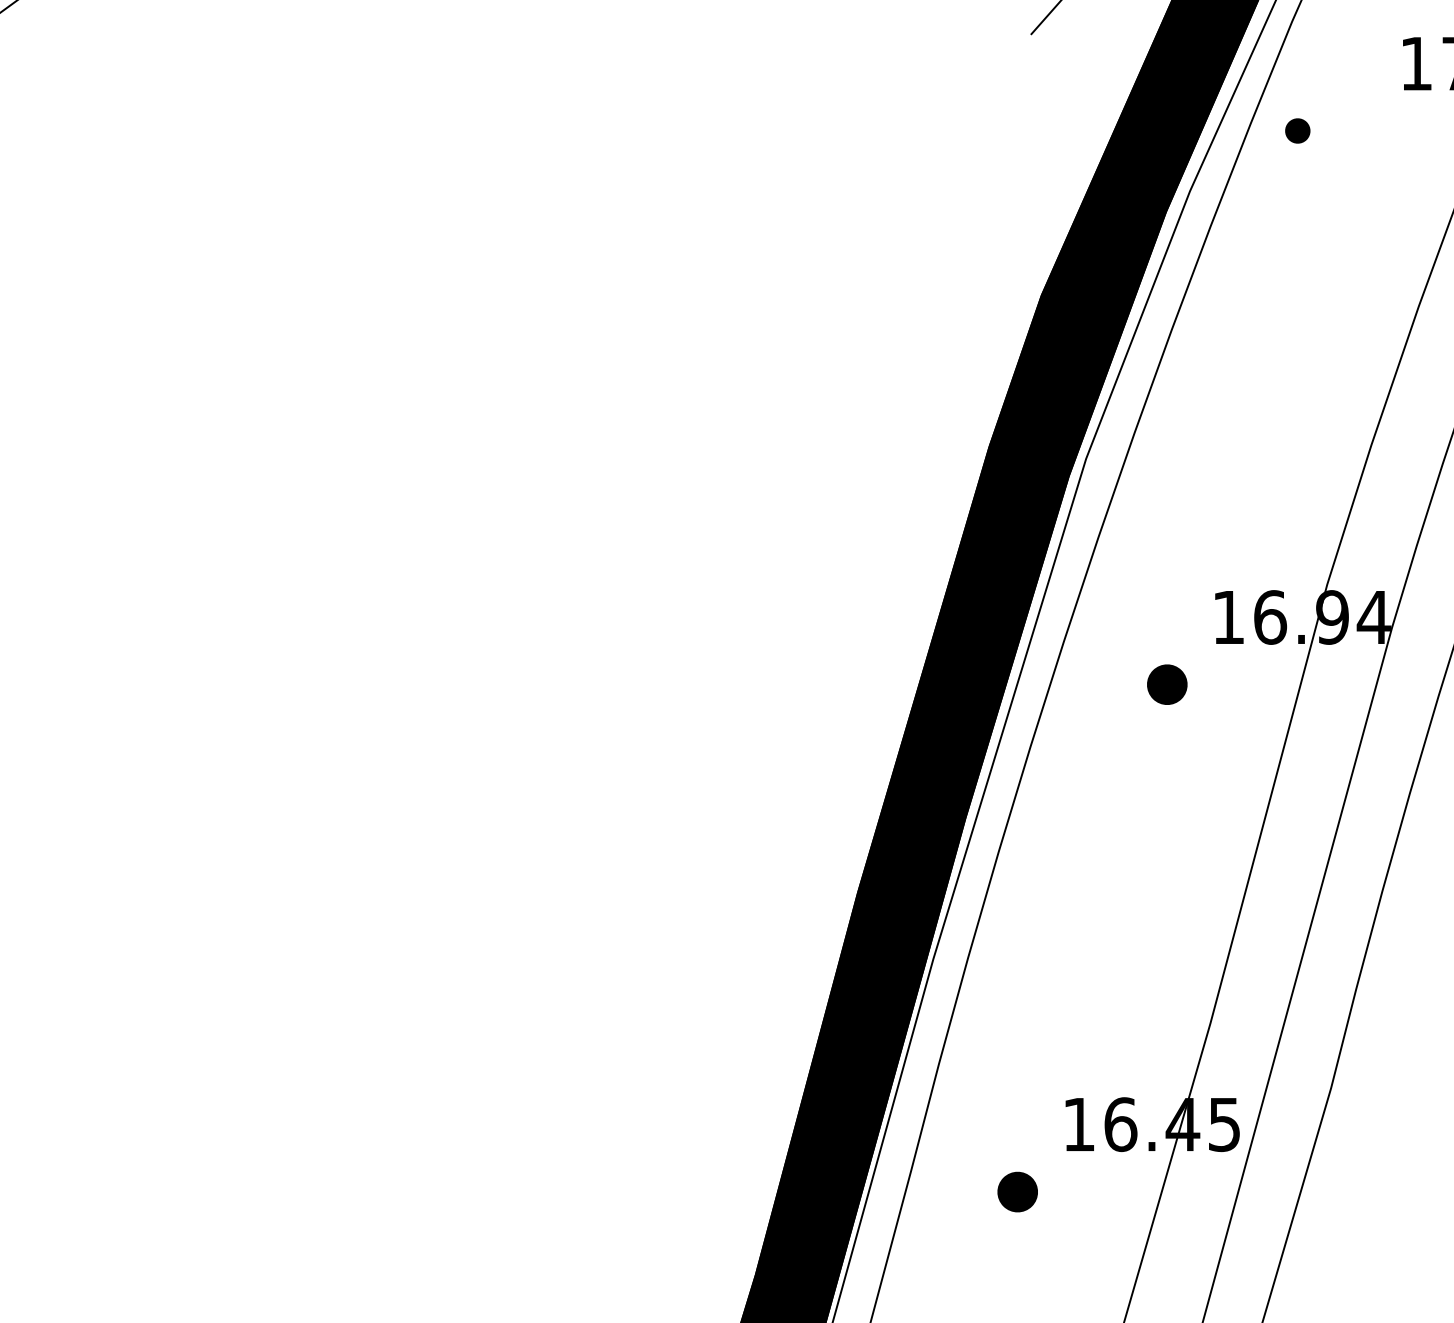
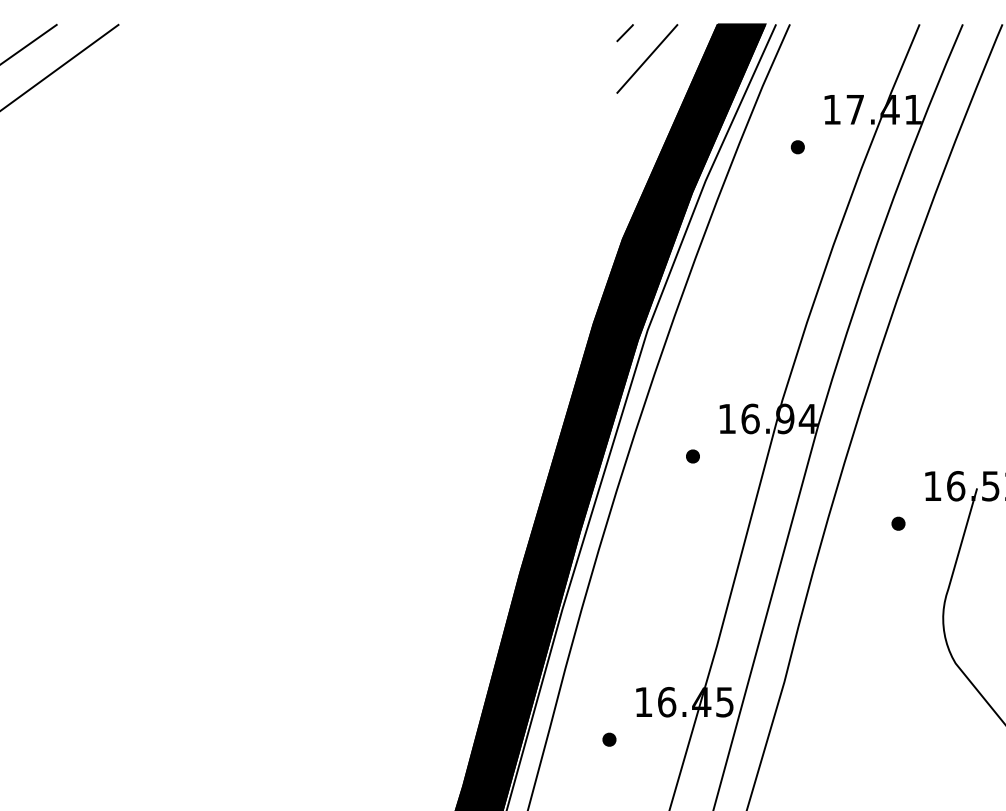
part: (1297, 131) -> (797, 147), moved
part: (1166, 684) -> (692, 456), size x0.62
part: (1017, 1191) -> (609, 739), size x0.62

